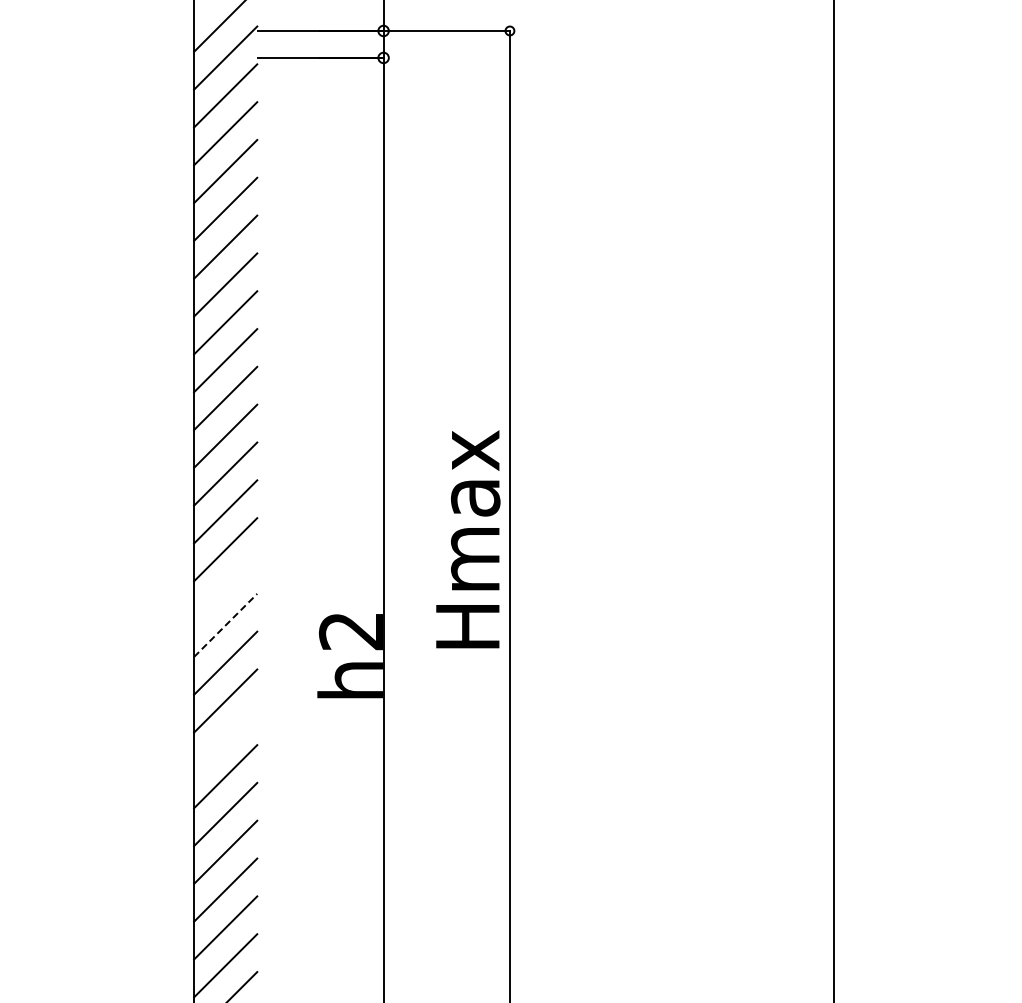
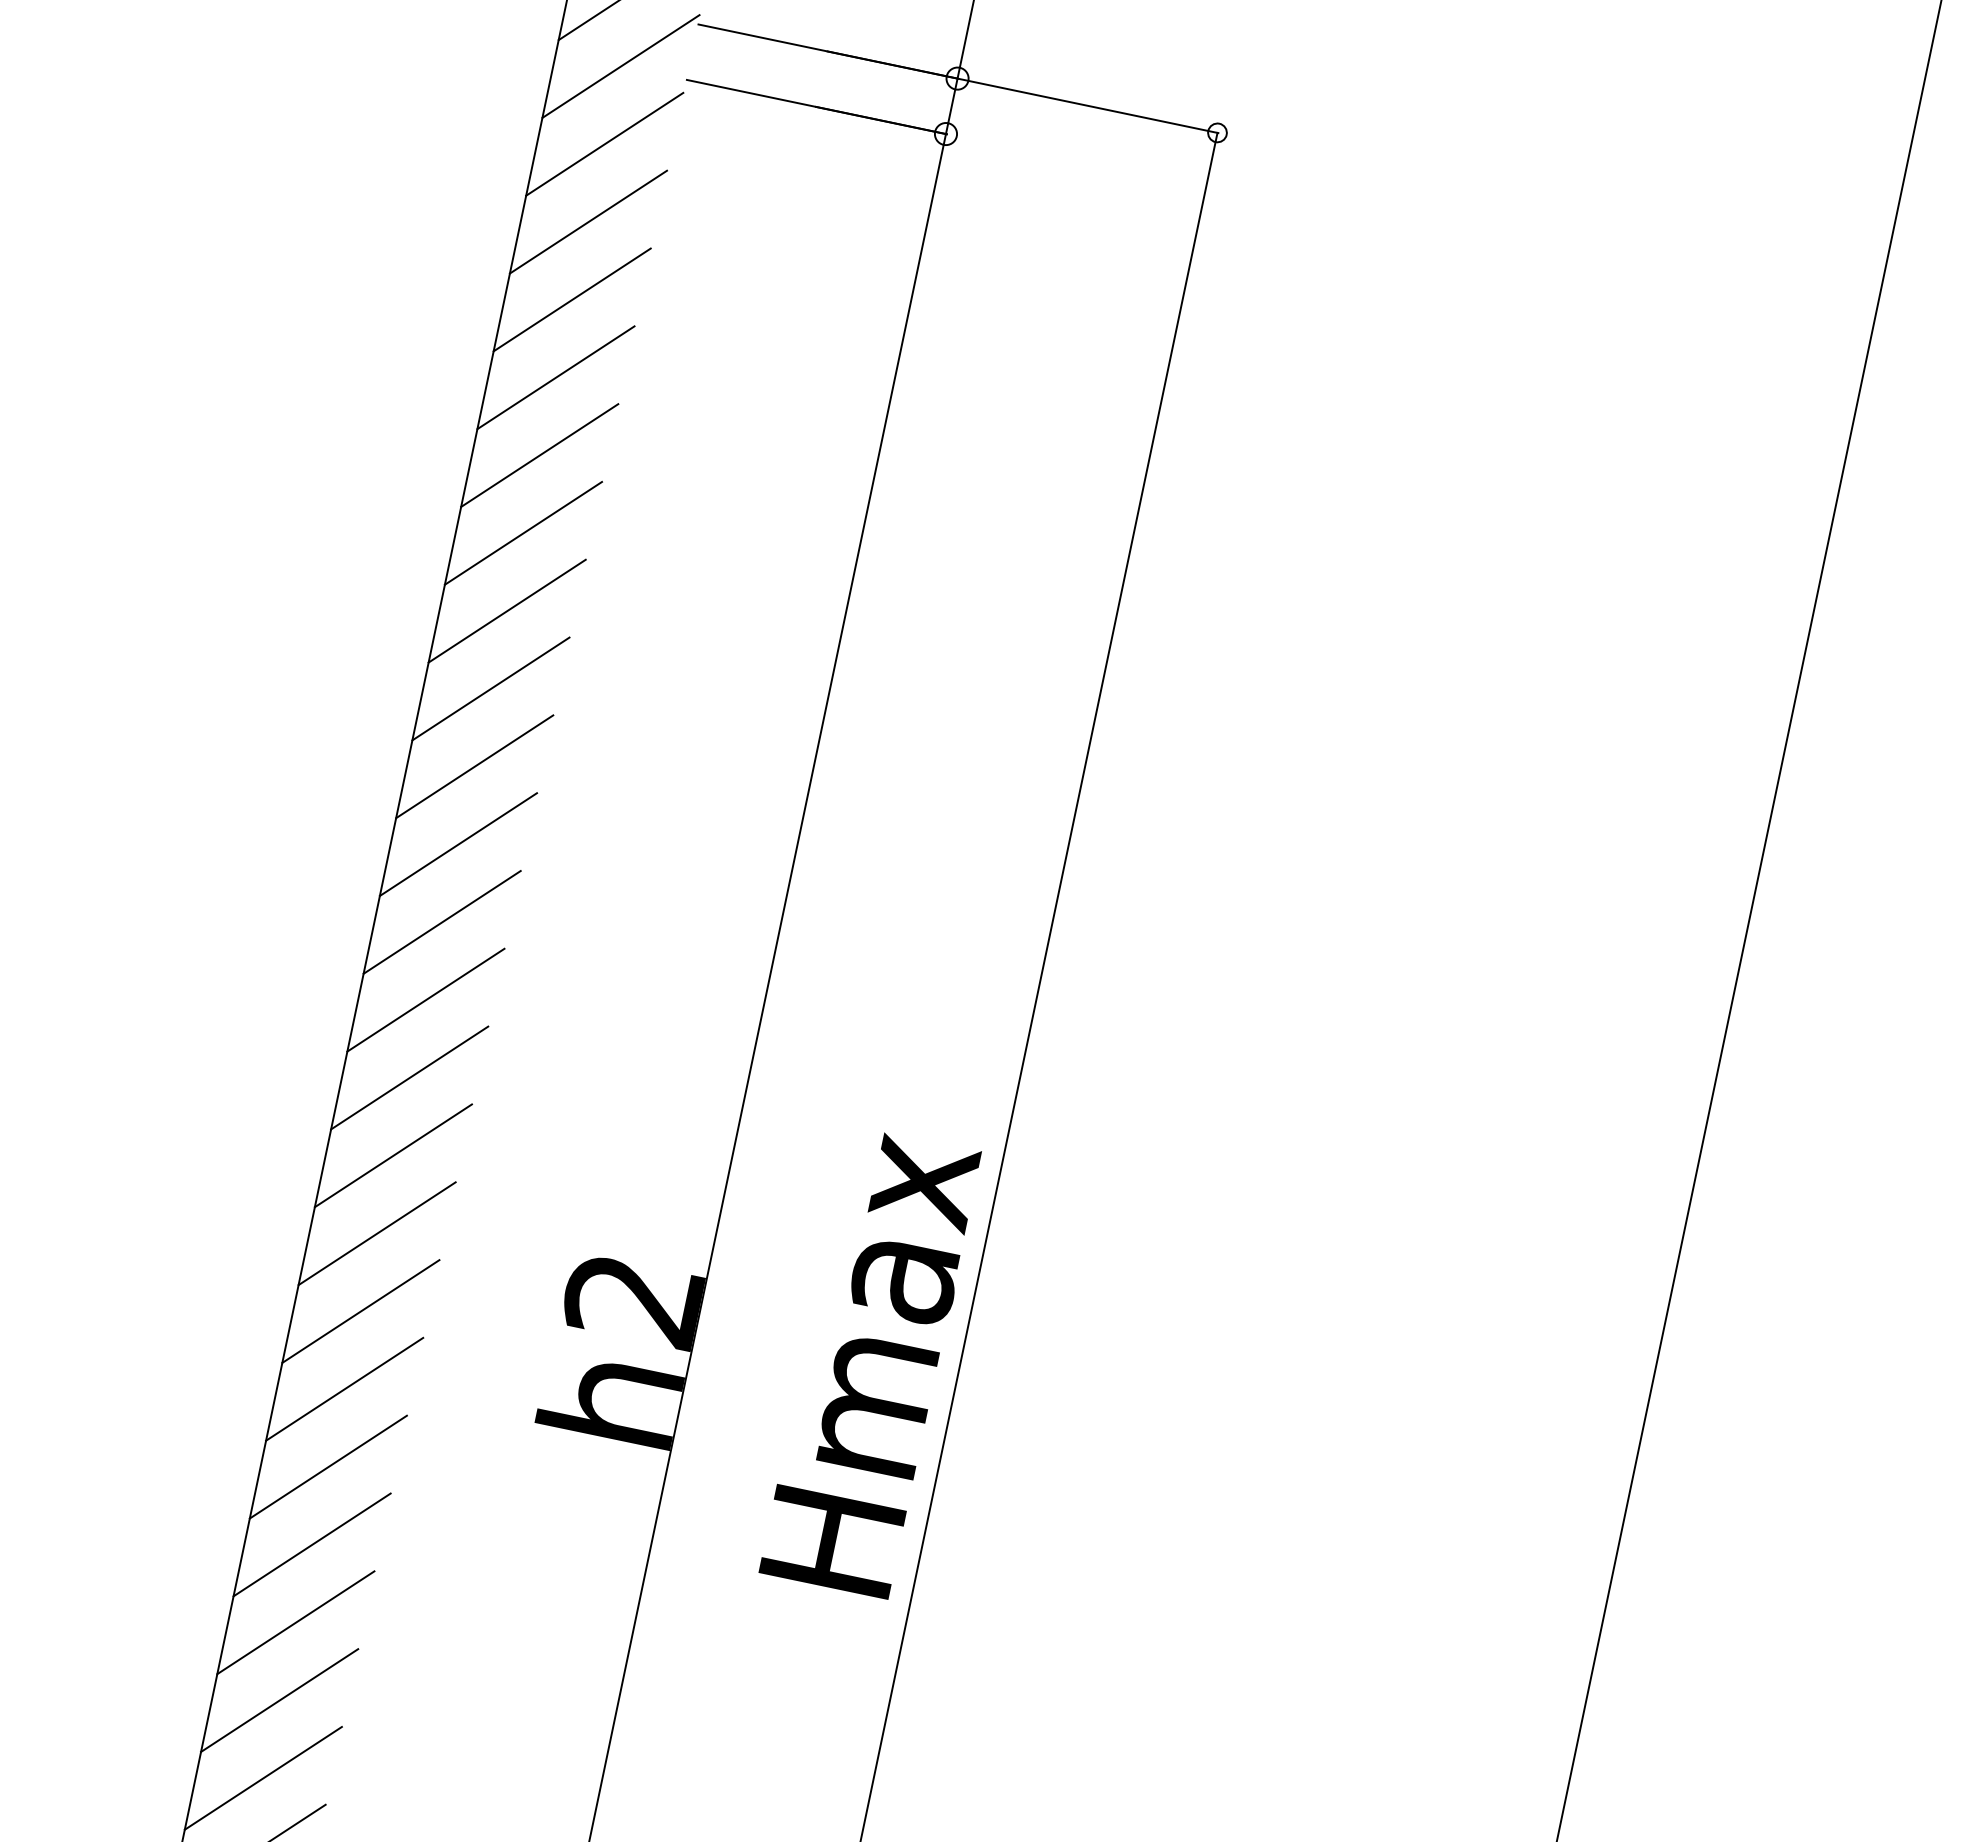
text: (468, 539) -> (871, 1362), moved
line: (225, 587) -> (393, 1155), added
line: (225, 625) -> (376, 1233), dashed -> solid
line: (225, 738) -> (328, 1466), added

